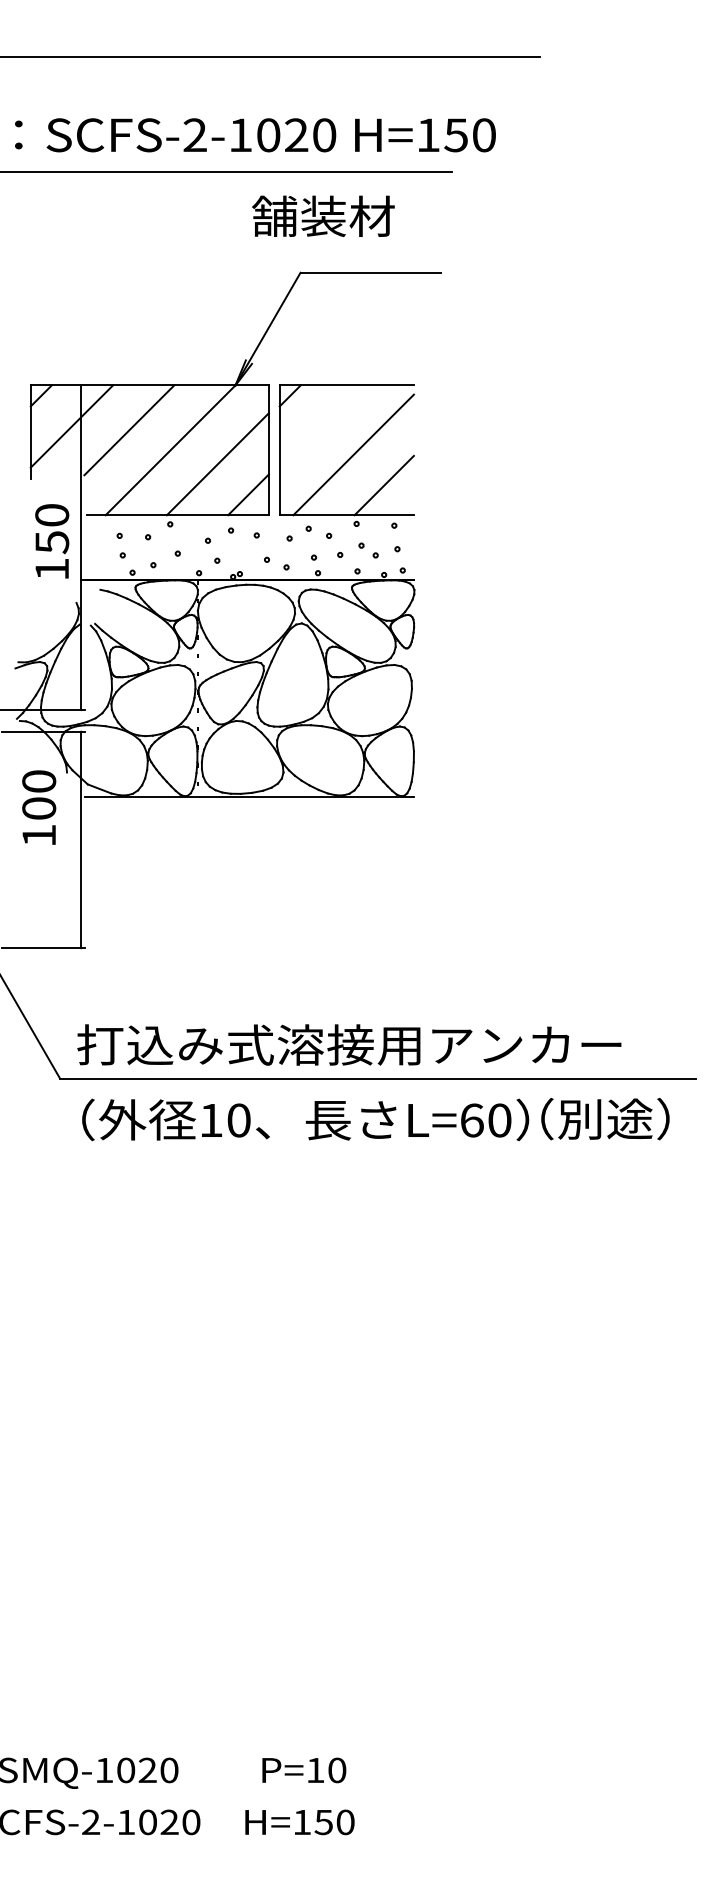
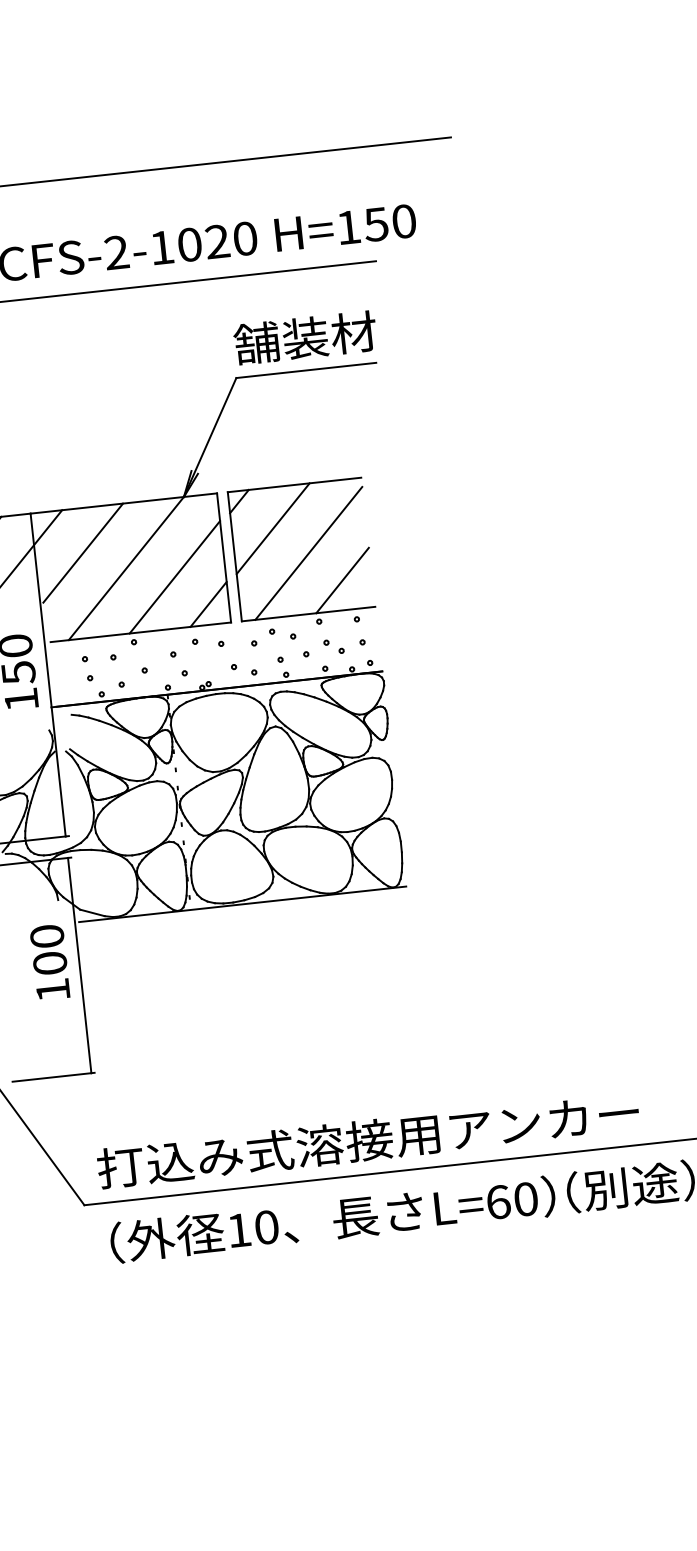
text: (323, 215) -> (305, 337), moved
line: (320, 426) -> (272, 528), added
text: (39, 807) -> (50, 962), moved

